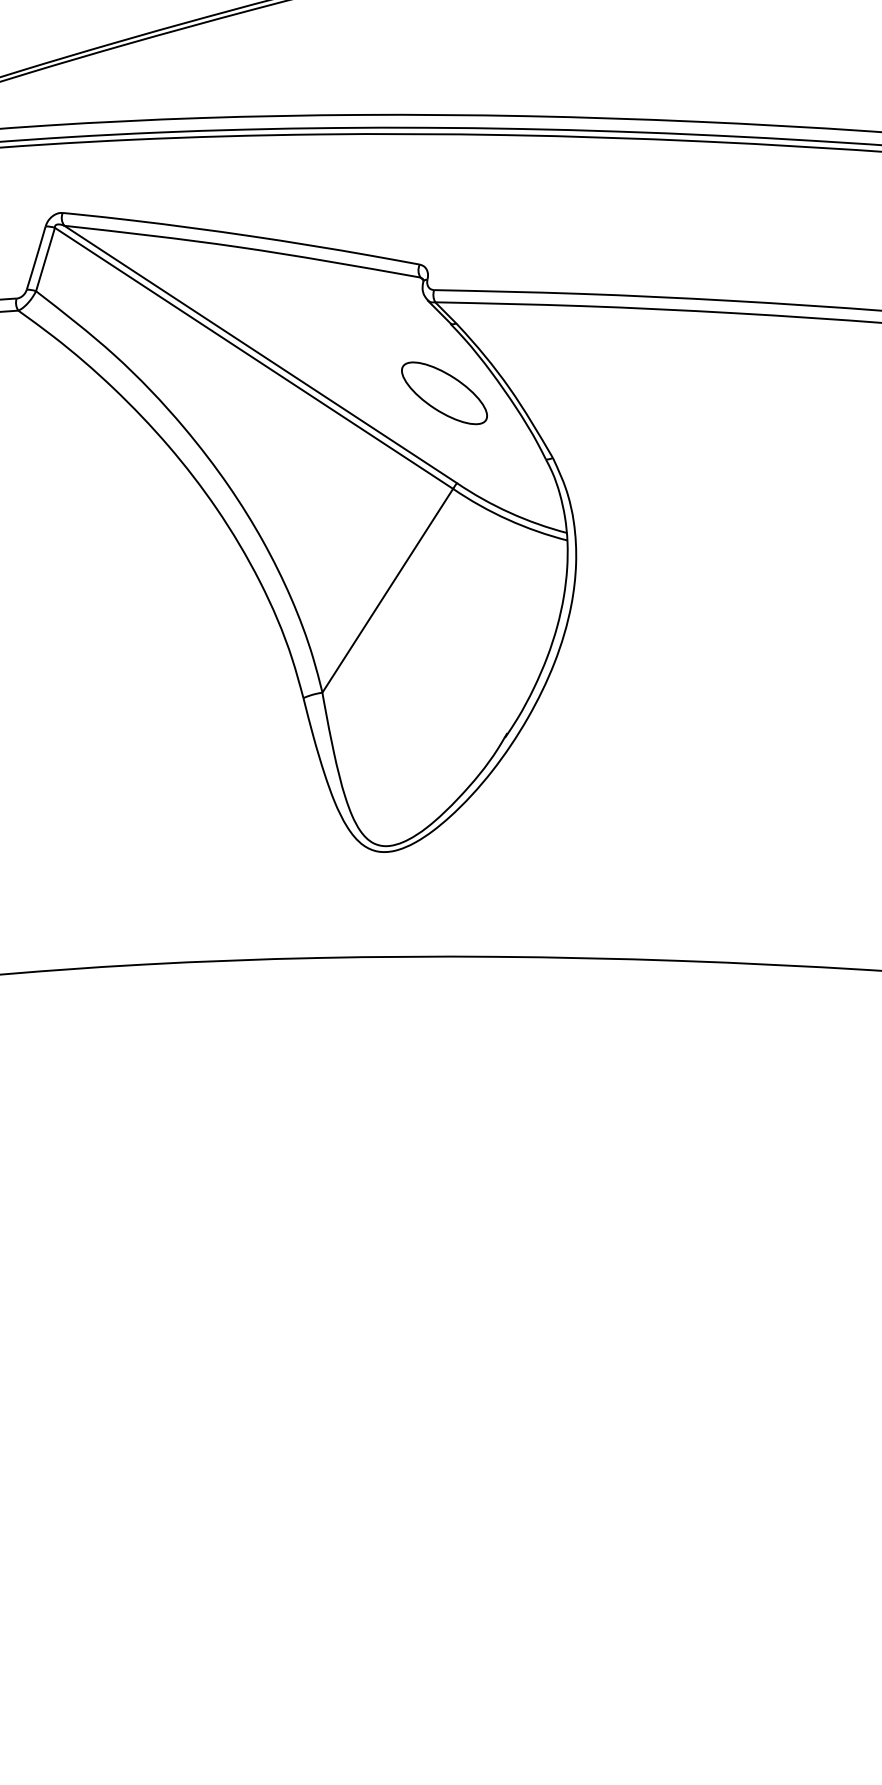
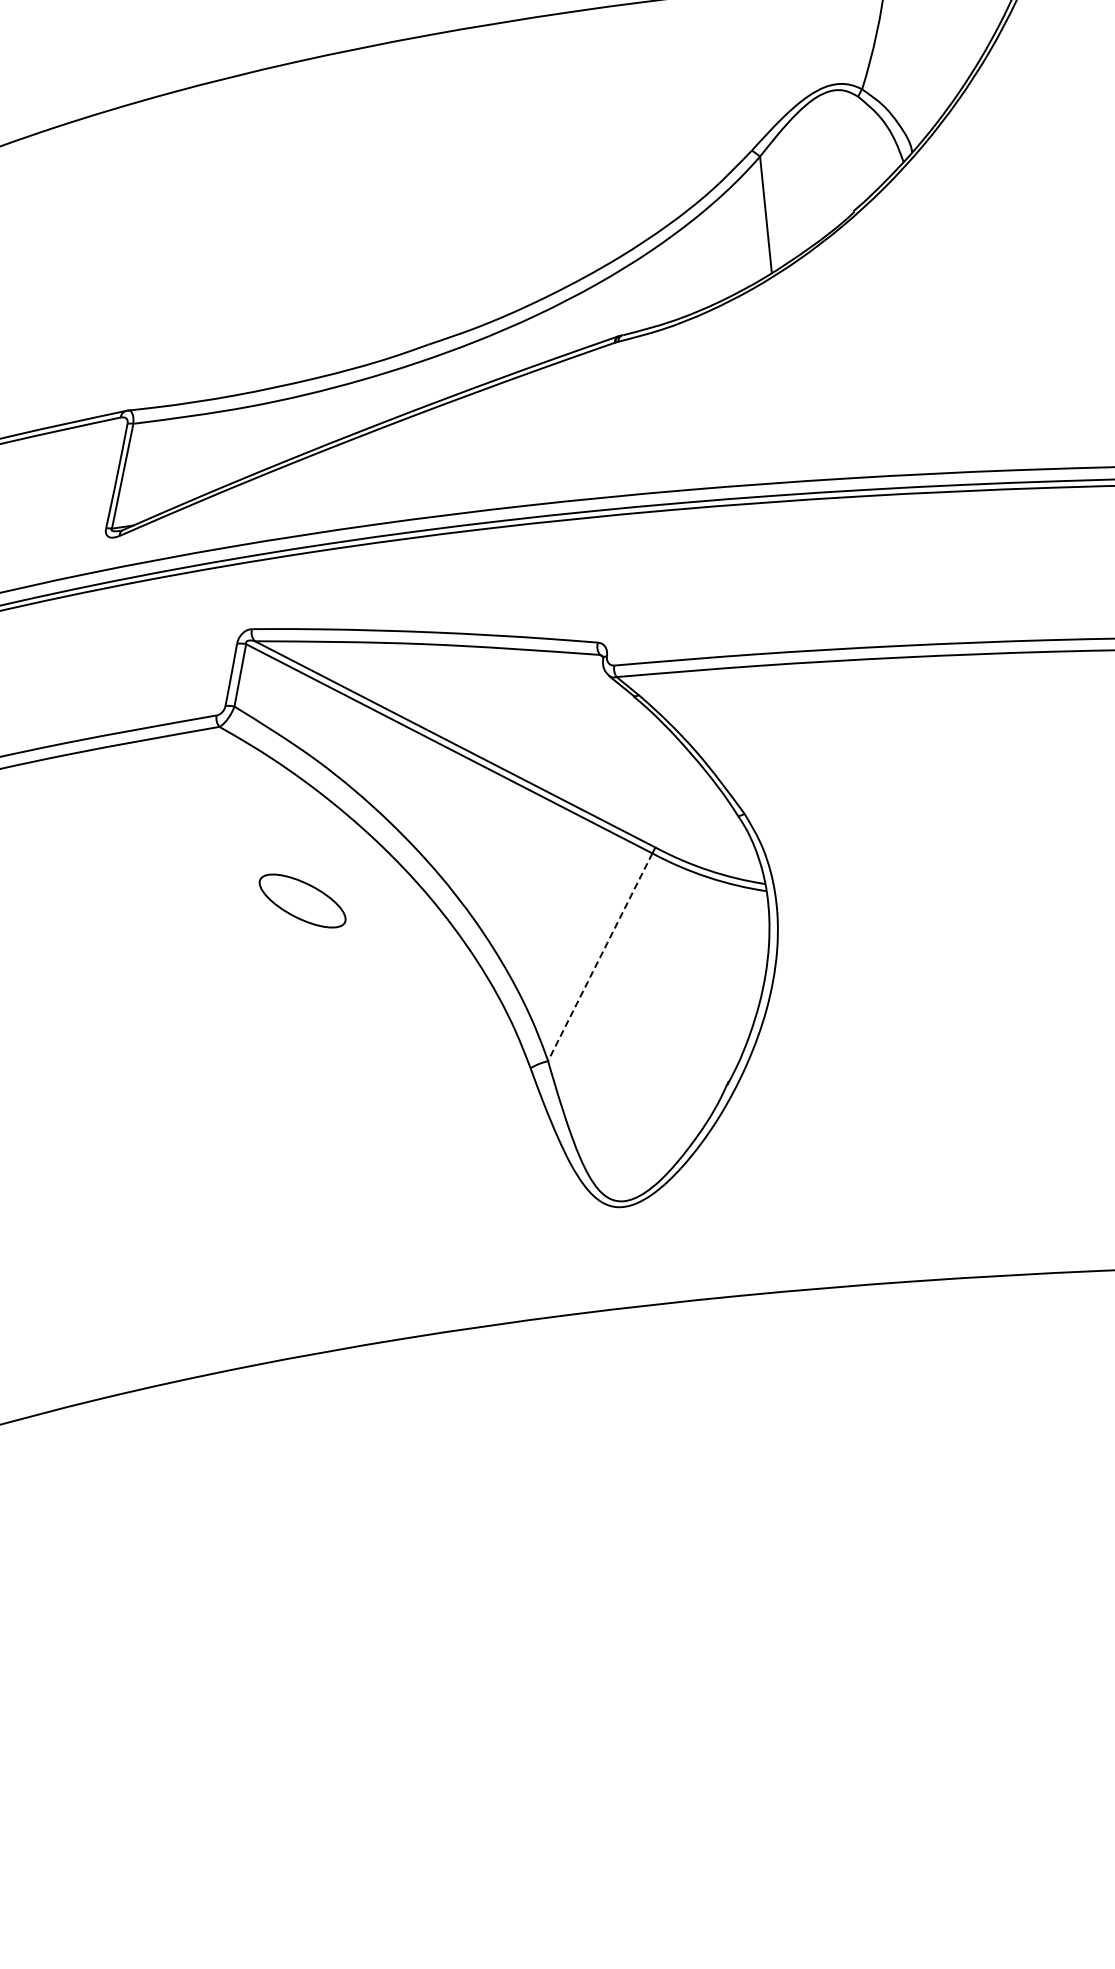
part: (444, 392) -> (302, 900), moved
line: (387, 591) -> (600, 957), solid -> dashed

